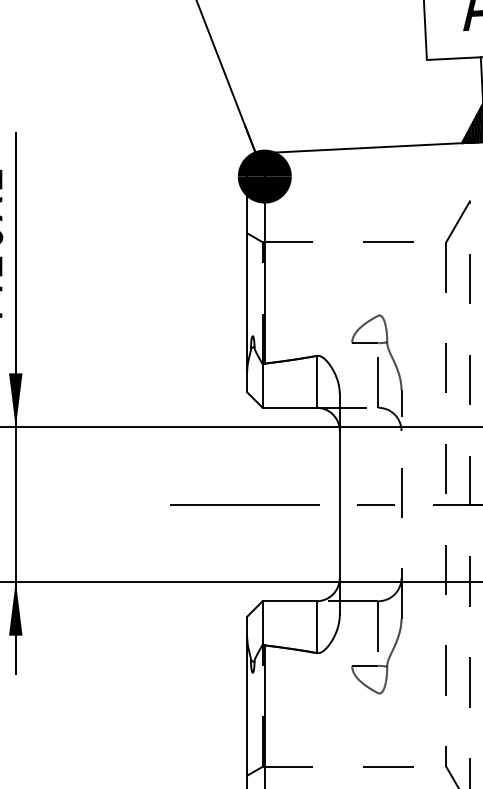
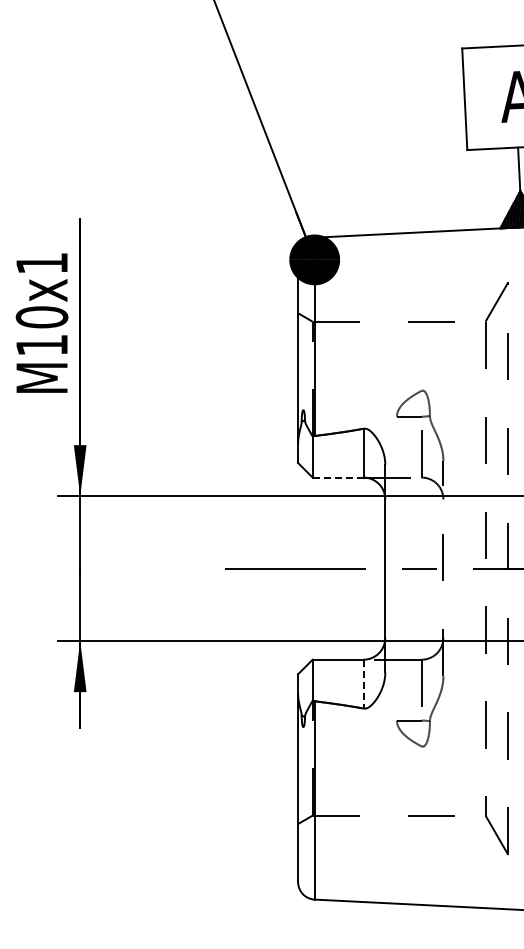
line: (289, 407) -> (337, 477), solid -> dashed
line: (316, 627) -> (363, 684), solid -> dashed

